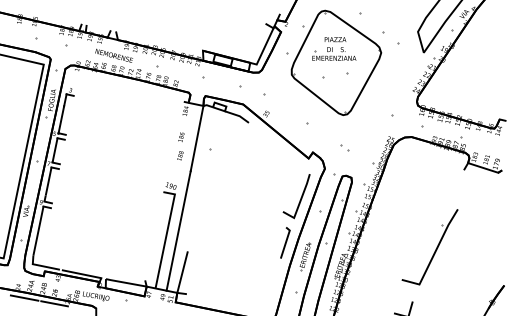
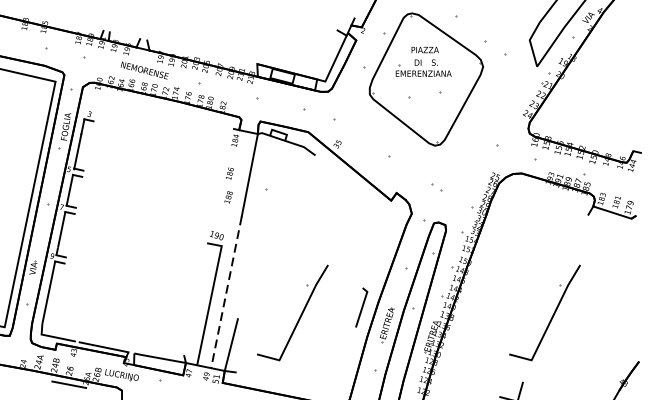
line: (300, 197) -> (380, 250), removed
line: (178, 231) -> (226, 293), solid -> dashed
part: (236, 249) -> (299, 315), added
line: (24, 297) -> (31, 376), removed

